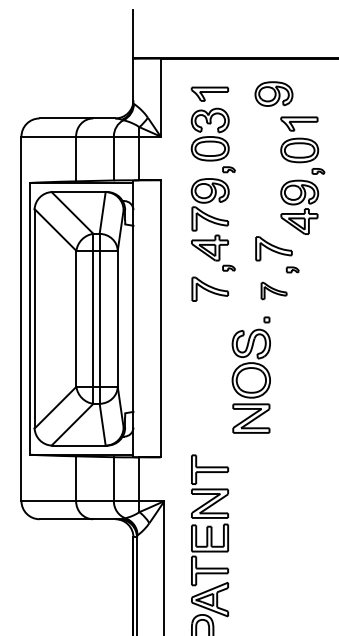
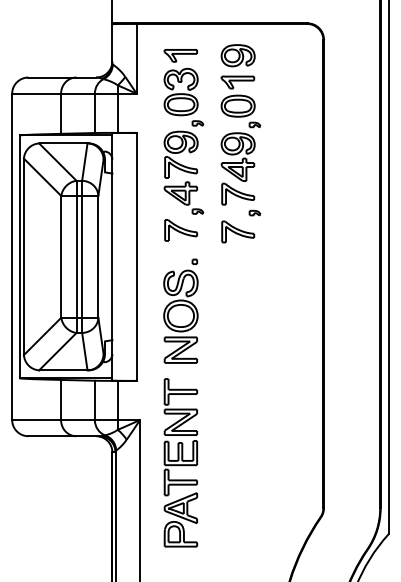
part: (302, 175) -> (240, 128), moved
part: (274, 290) -> (238, 231), size x1.43
part: (250, 374) -> (180, 310), moved

